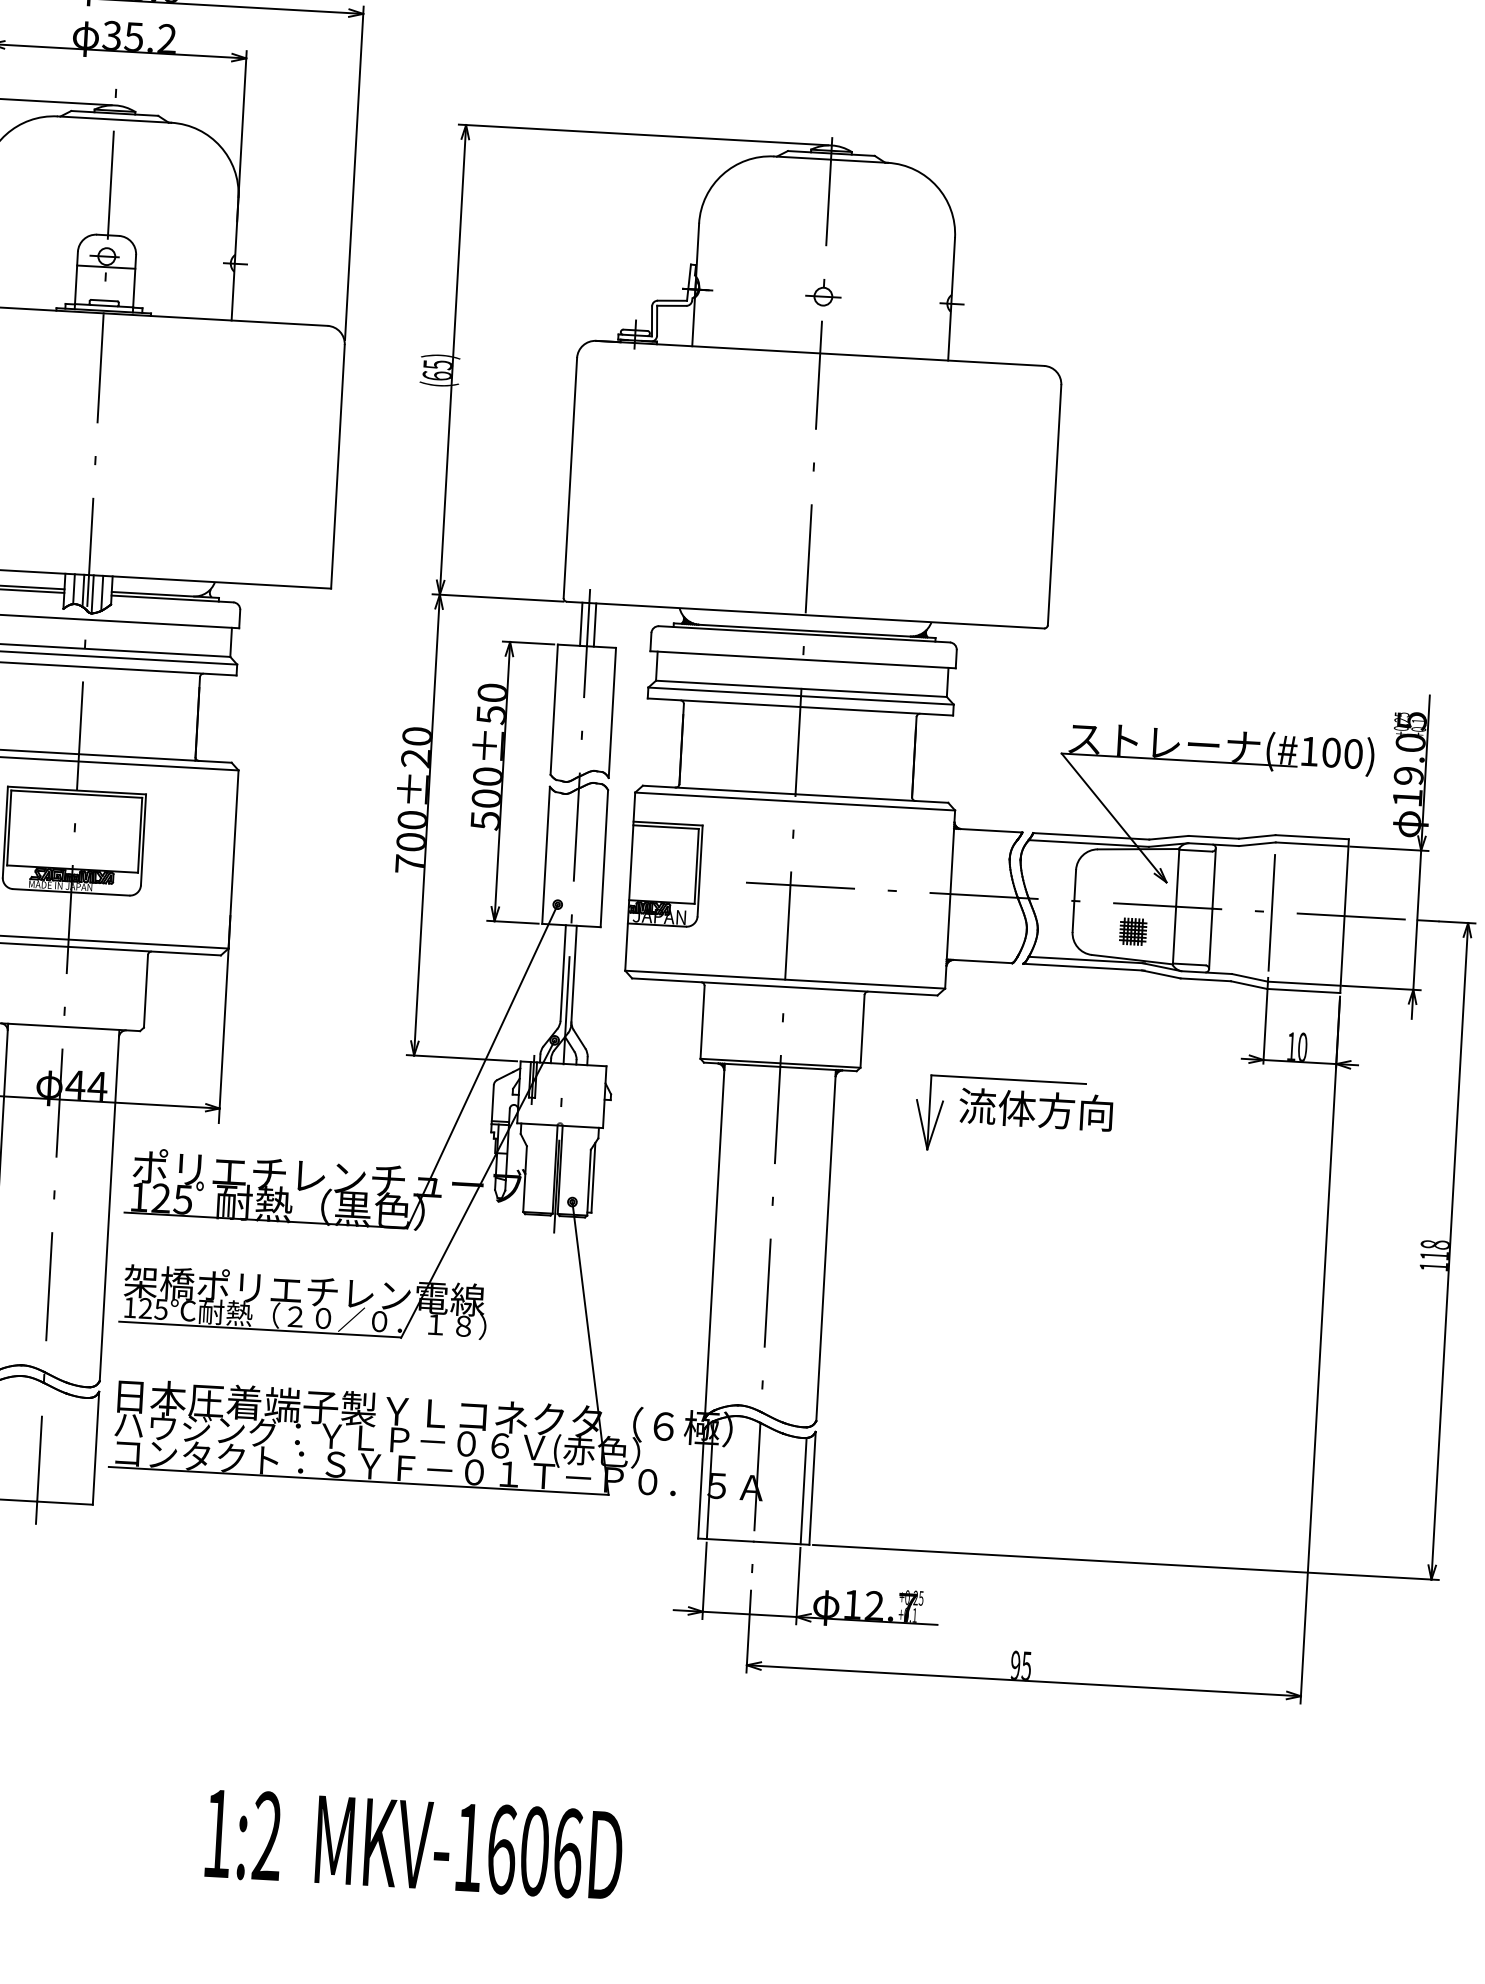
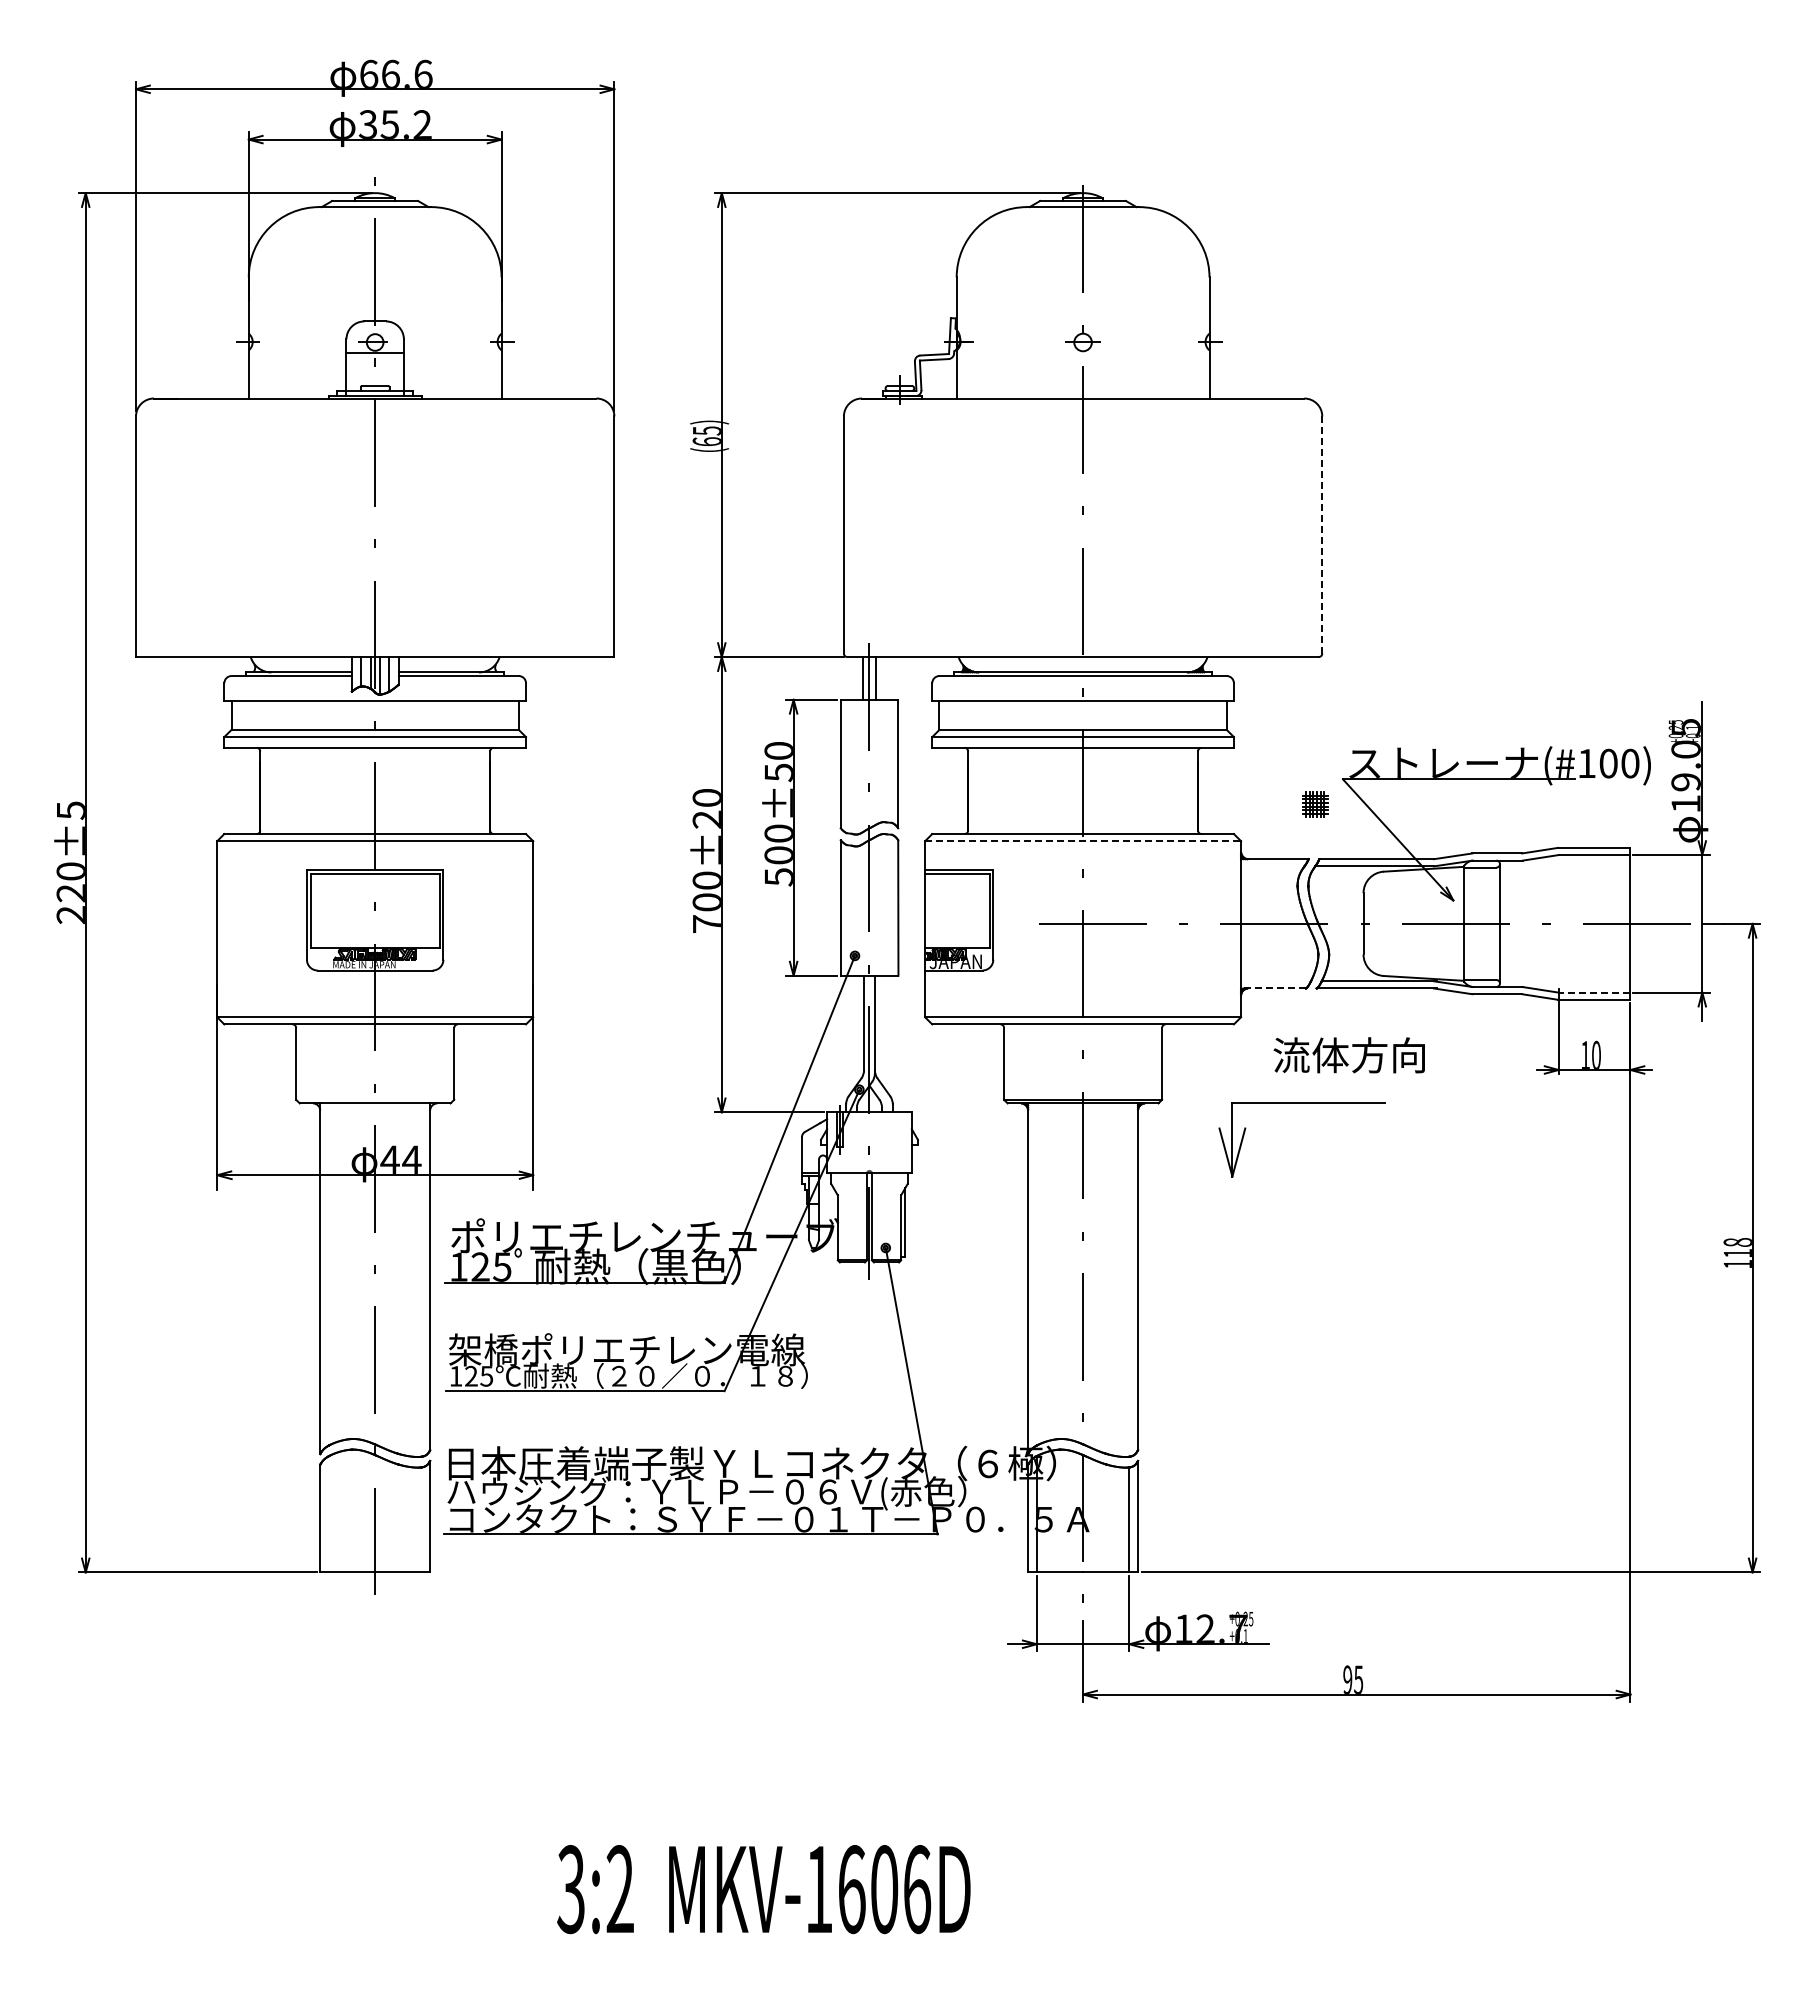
line: (1054, 505) -> (1322, 535), solid -> dashed
line: (795, 801) -> (1083, 841), solid -> dashed
line: (1271, 912) -> (1558, 924), removed
part: (1133, 931) -> (1315, 804), moved
line: (979, 961) -> (1273, 988), solid -> dashed
line: (1304, 983) -> (1594, 992), solid -> dashed
text: (1035, 1109) -> (1348, 1055), moved
text: (216, 1833) -> (570, 1889), 1:2 -> 3:2

